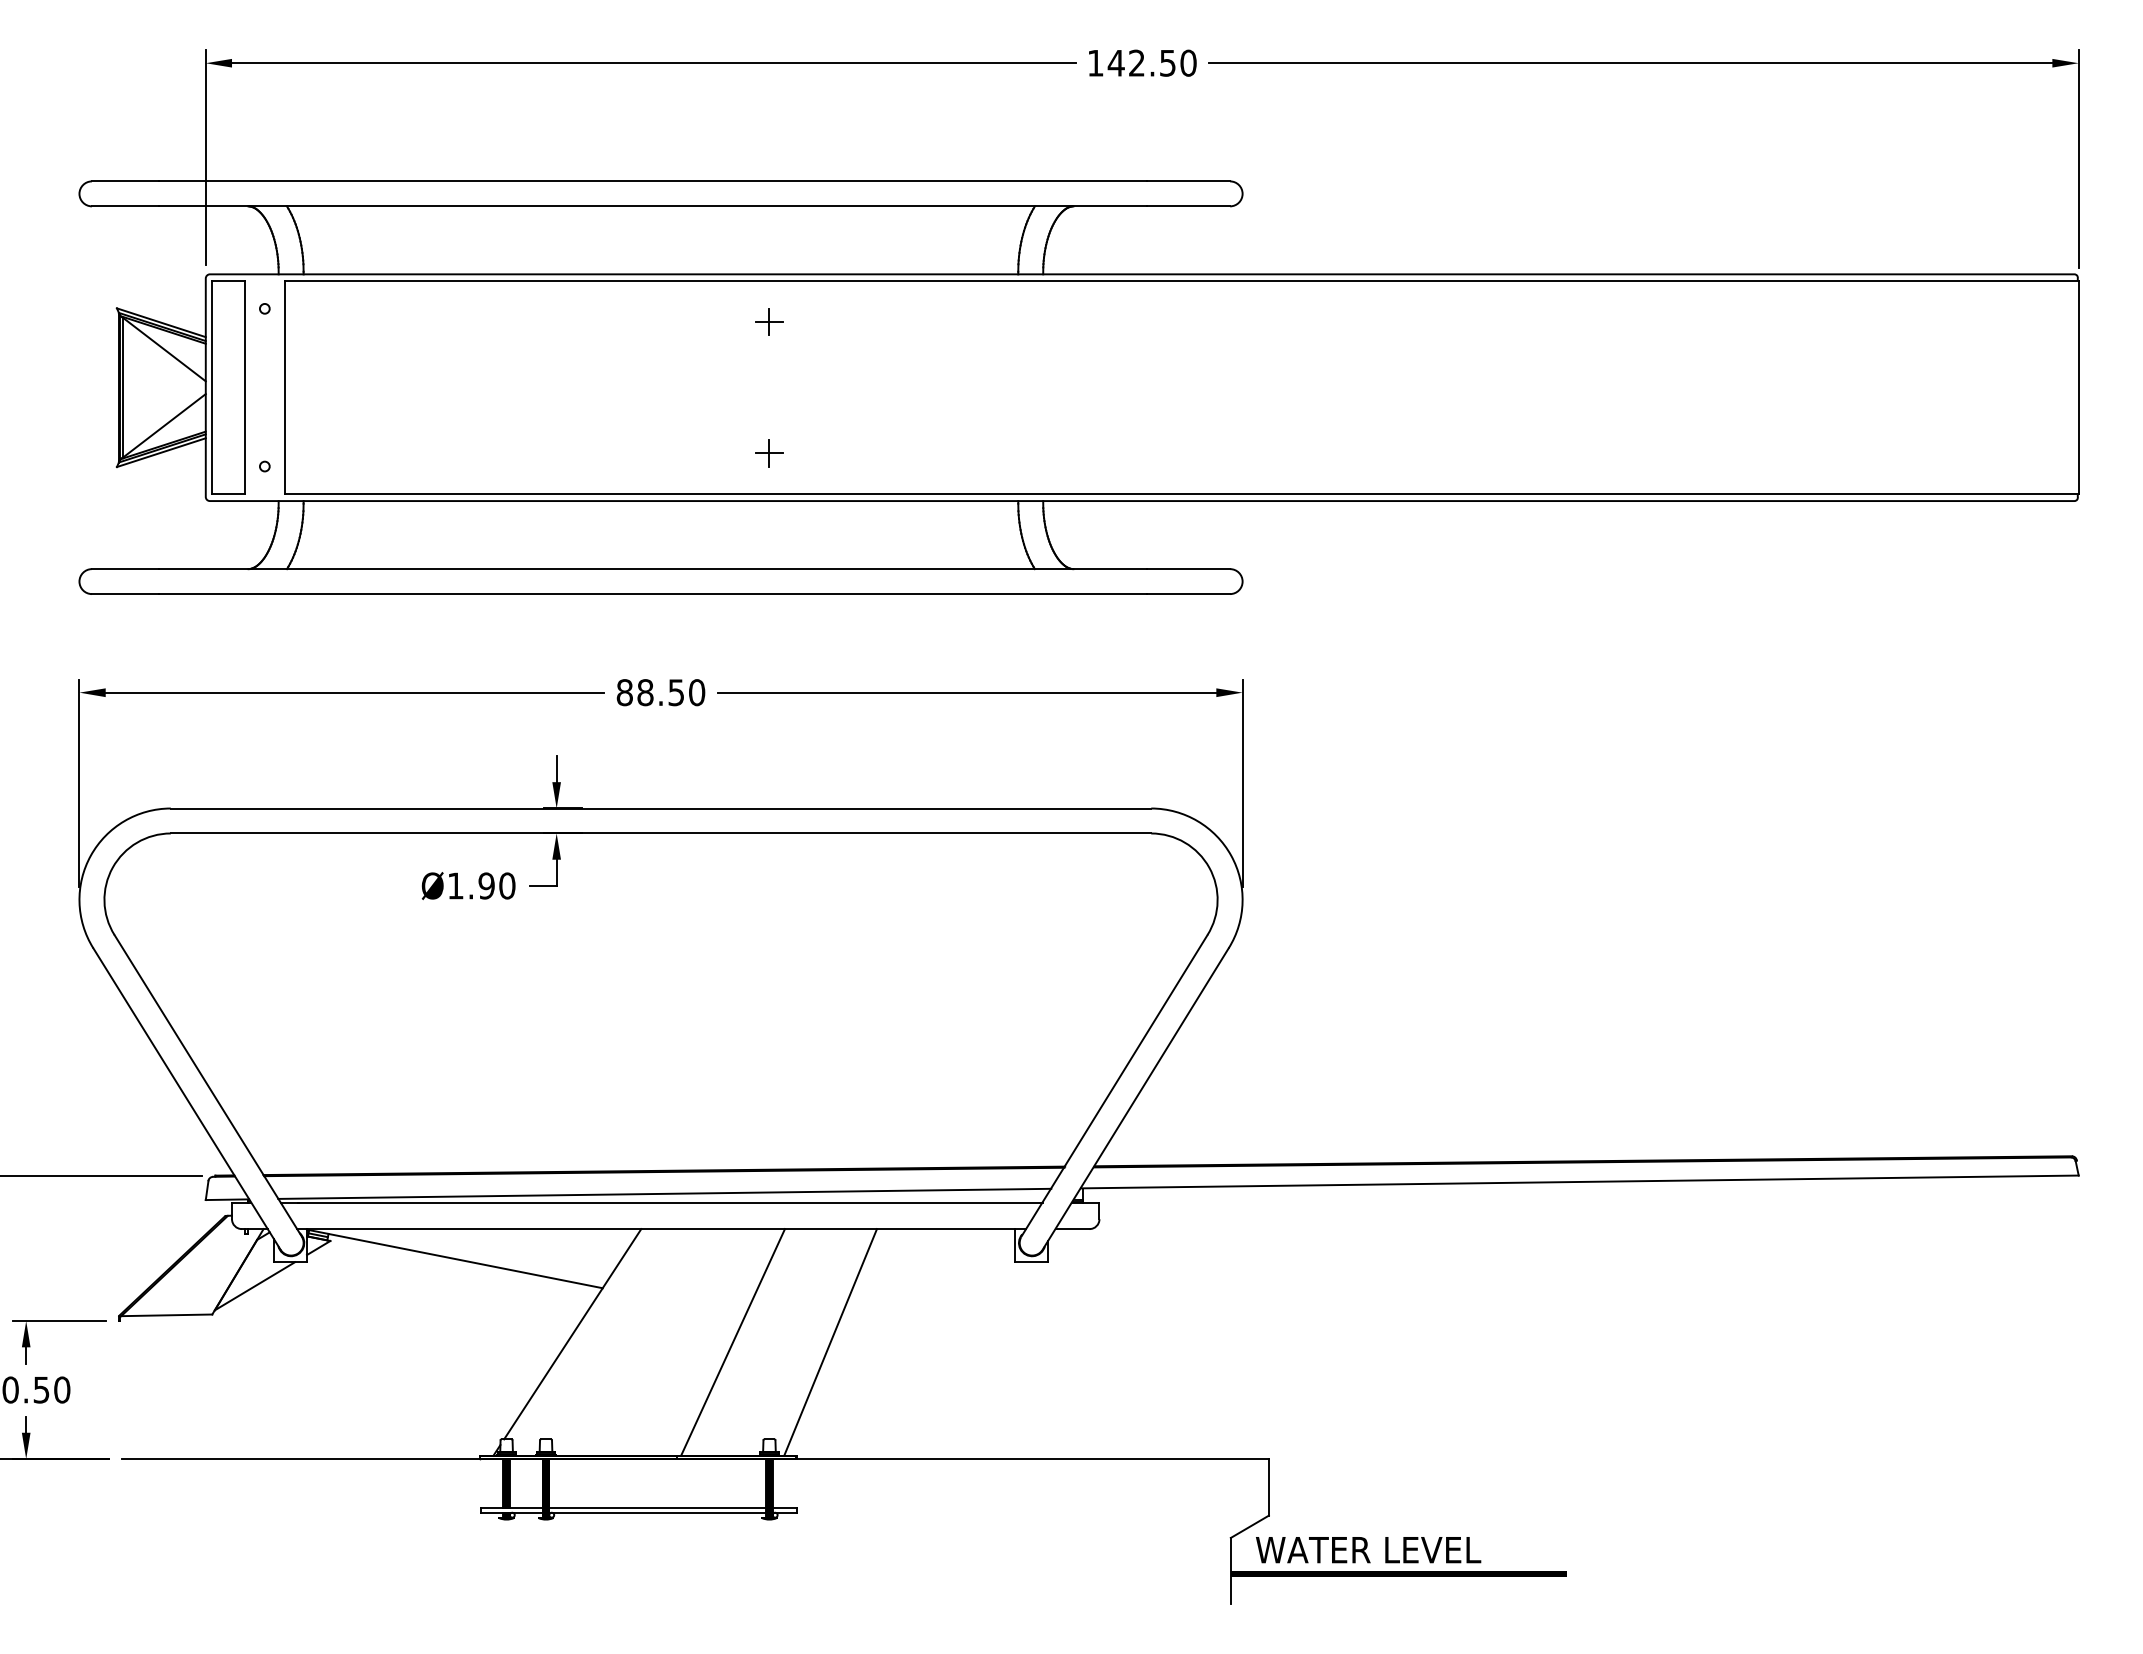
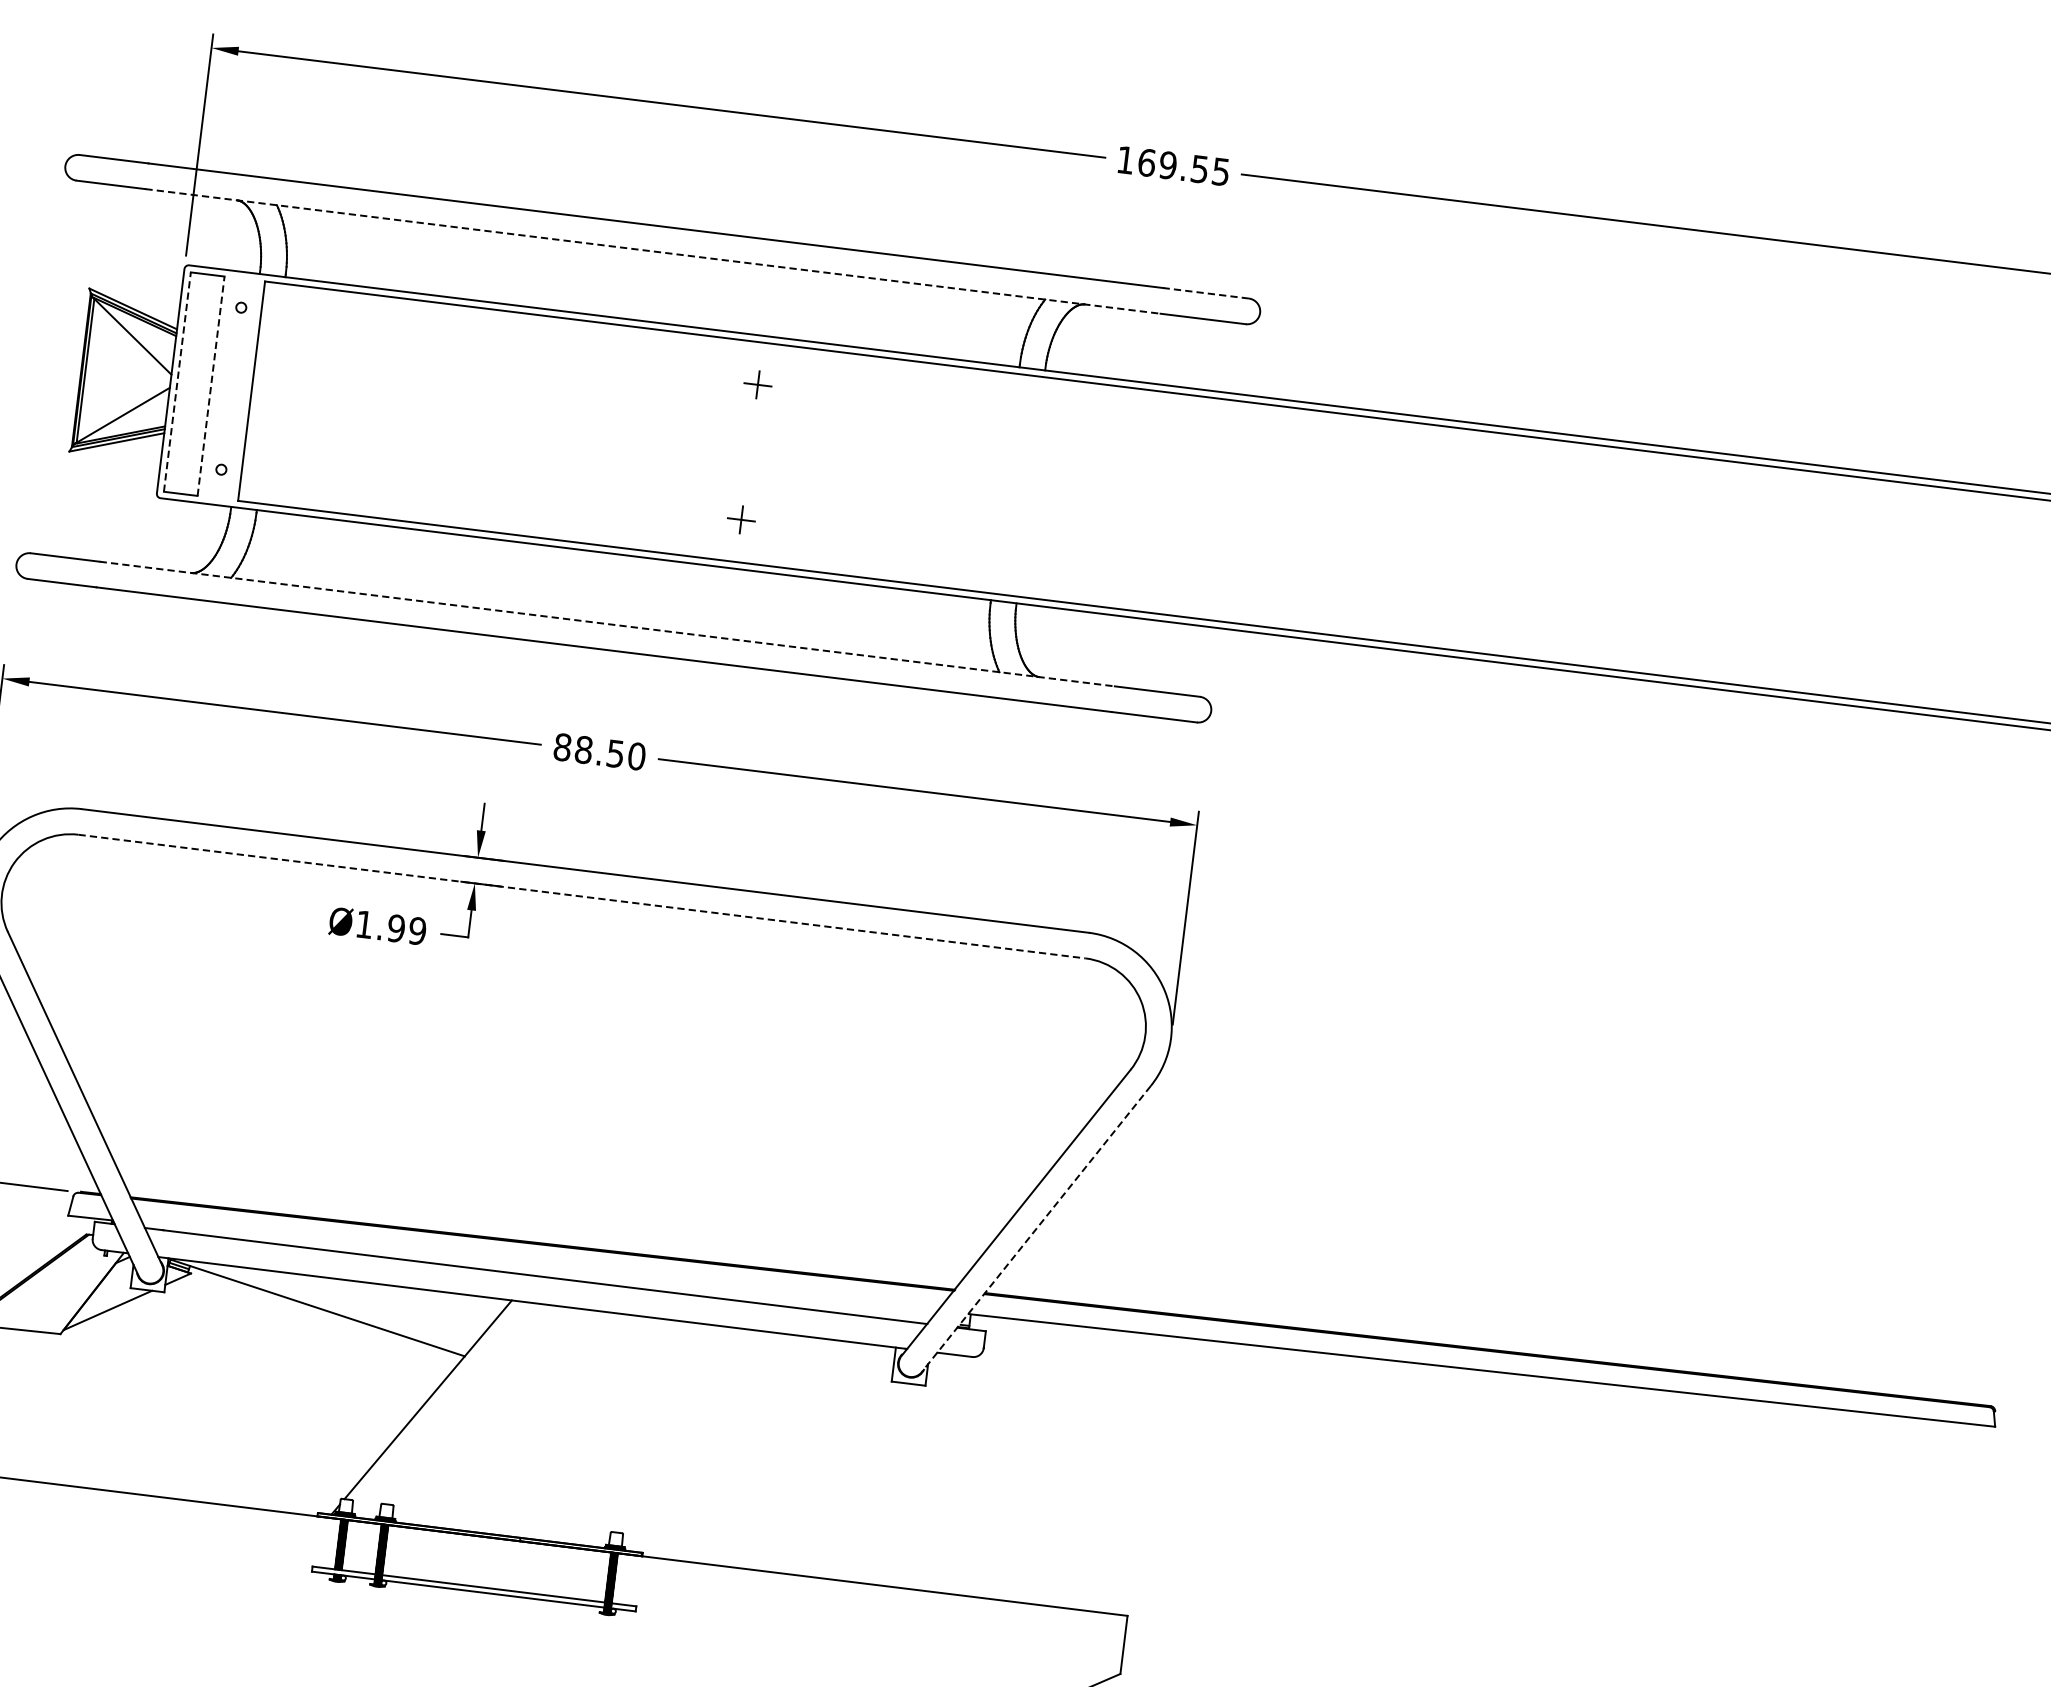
text: (1151, 62) -> (1183, 166), 142.50 -> 169.55
line: (1188, 181) -> (1206, 293), solid -> dashed
line: (653, 206) -> (653, 251), solid -> dashed
line: (212, 387) -> (177, 381), solid -> dashed
line: (245, 387) -> (211, 386), solid -> dashed
line: (653, 569) -> (607, 624), solid -> dashed
line: (661, 833) -> (582, 896), solid -> dashed
text: (507, 885) -> (417, 930), Ø1.90 -> Ø1.99
line: (1135, 1099) -> (1035, 1229), solid -> dashed
line: (664, 1193) -> (540, 1266), removed
line: (732, 1342) -> (591, 1428), removed
line: (830, 1342) -> (691, 1440), removed

